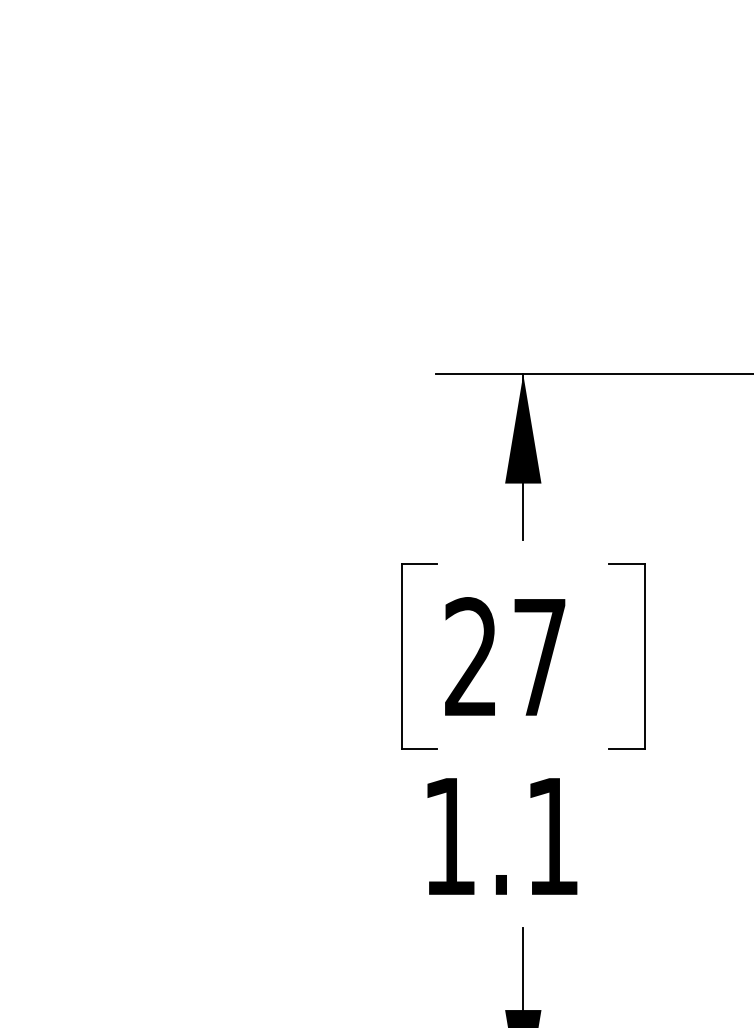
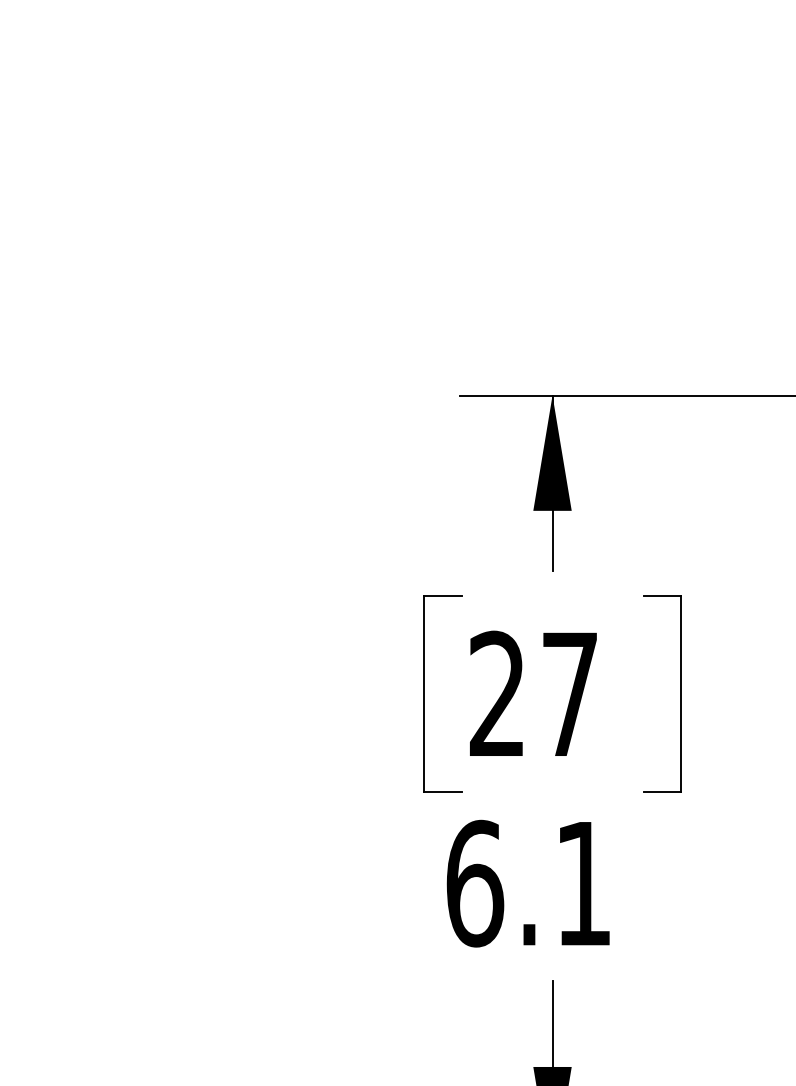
text: (450, 836) -> (475, 883), 1.1 -> 6.1

